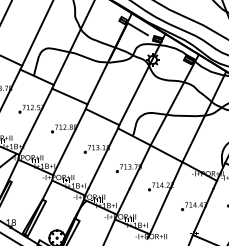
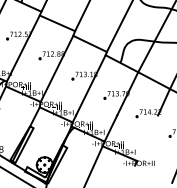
line: (159, 211) -> (147, 138), removed

